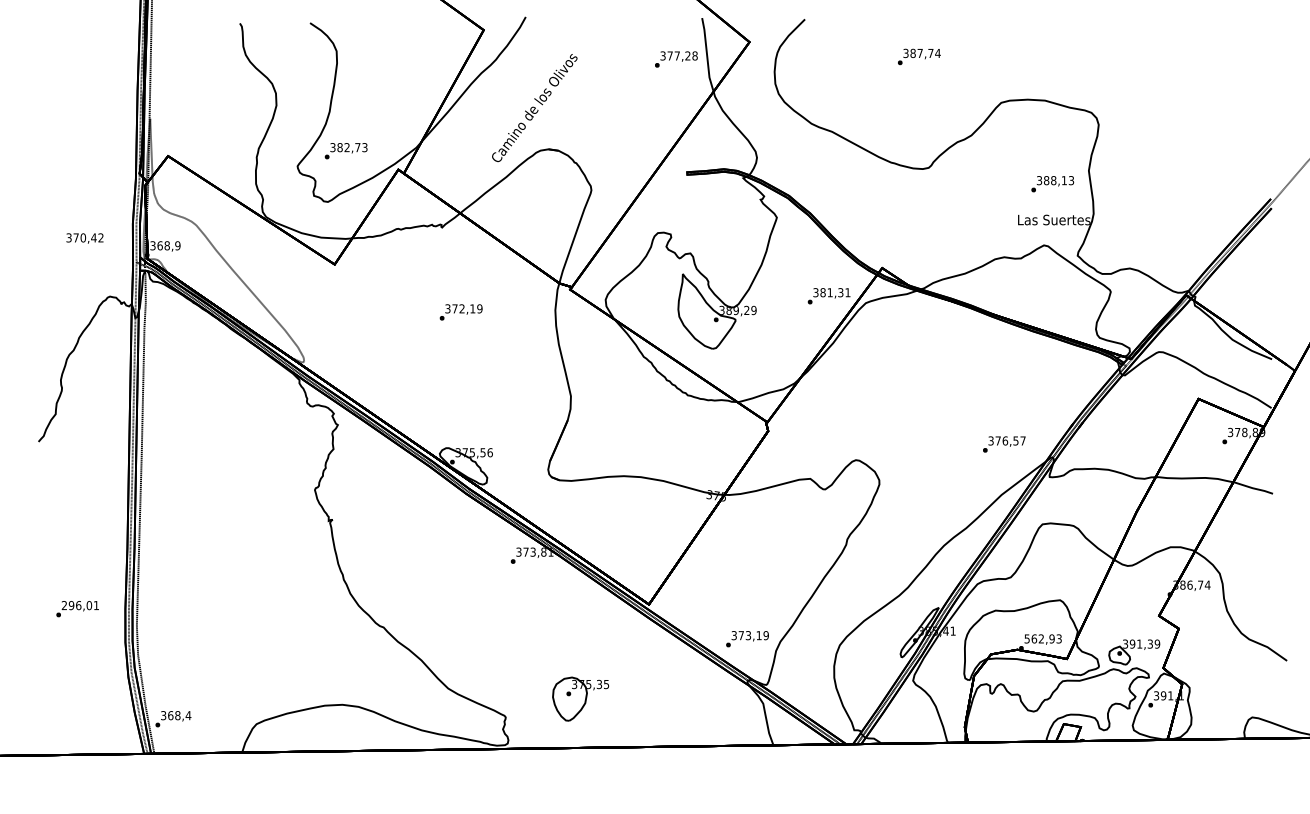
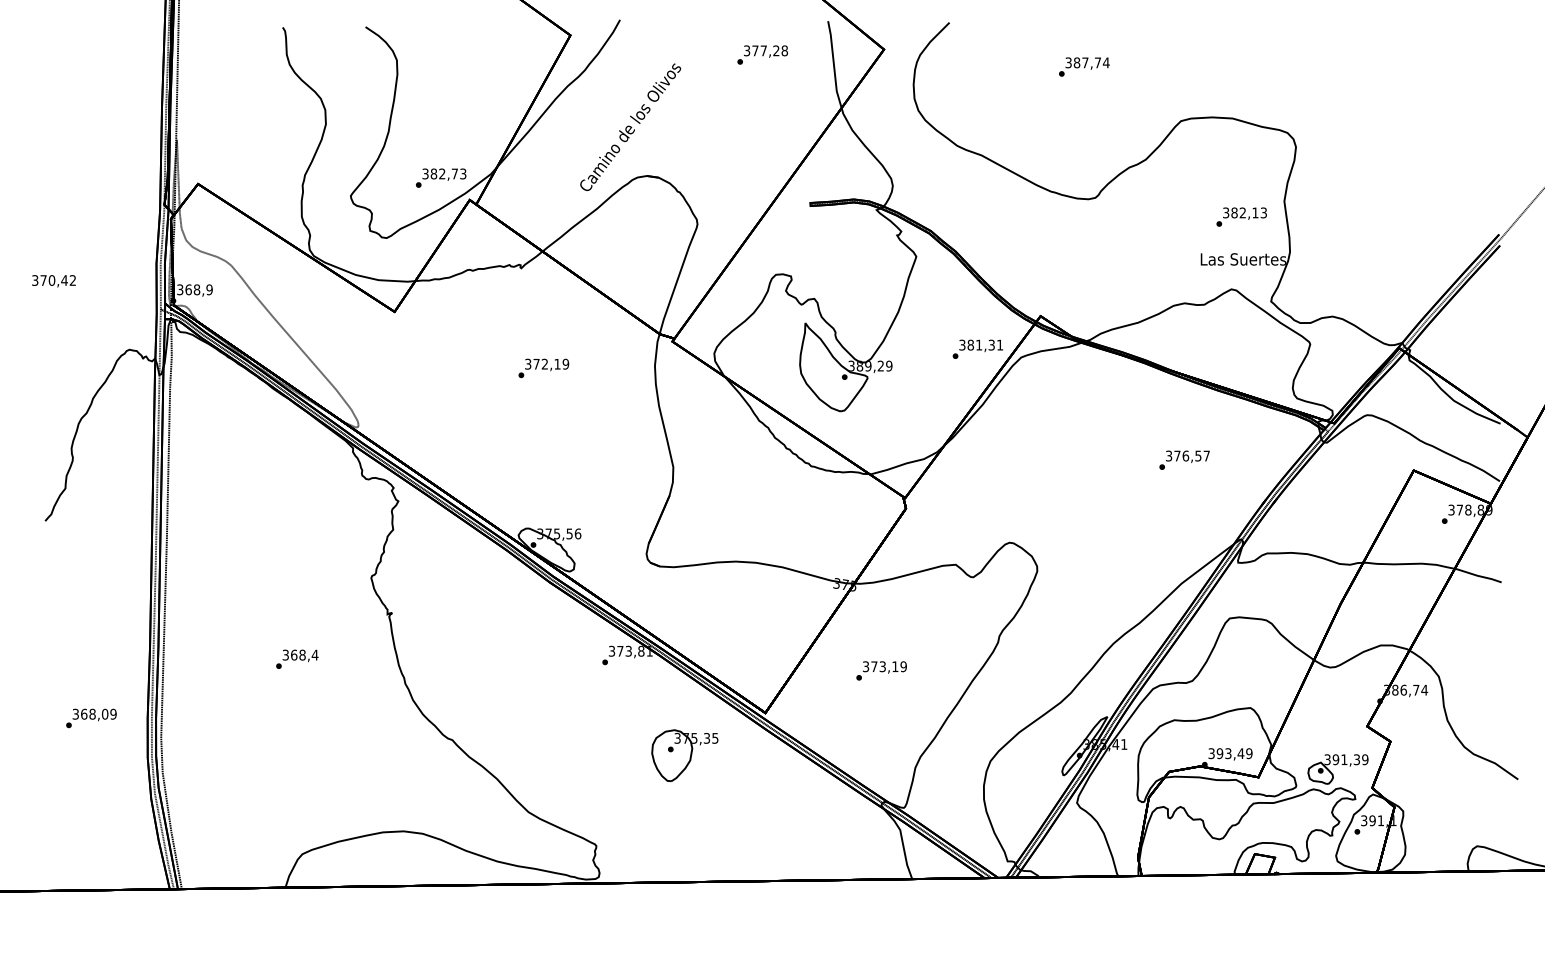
text: (676, 59) -> (762, 54), moved
text: (346, 150) -> (441, 177), moved
text: (1053, 180) -> (1242, 212), 388,13 -> 382,13
text: (84, 238) -> (53, 281), moved
text: (1004, 443) -> (1184, 459), moved
text: (80, 604) -> (94, 713), 296,01 -> 368,09
text: (747, 638) -> (881, 670), moved
text: (1043, 638) -> (1230, 753), 562,93 -> 393,49
part: (580, 698) -> (684, 755), moved
text: (173, 718) -> (297, 658), moved

